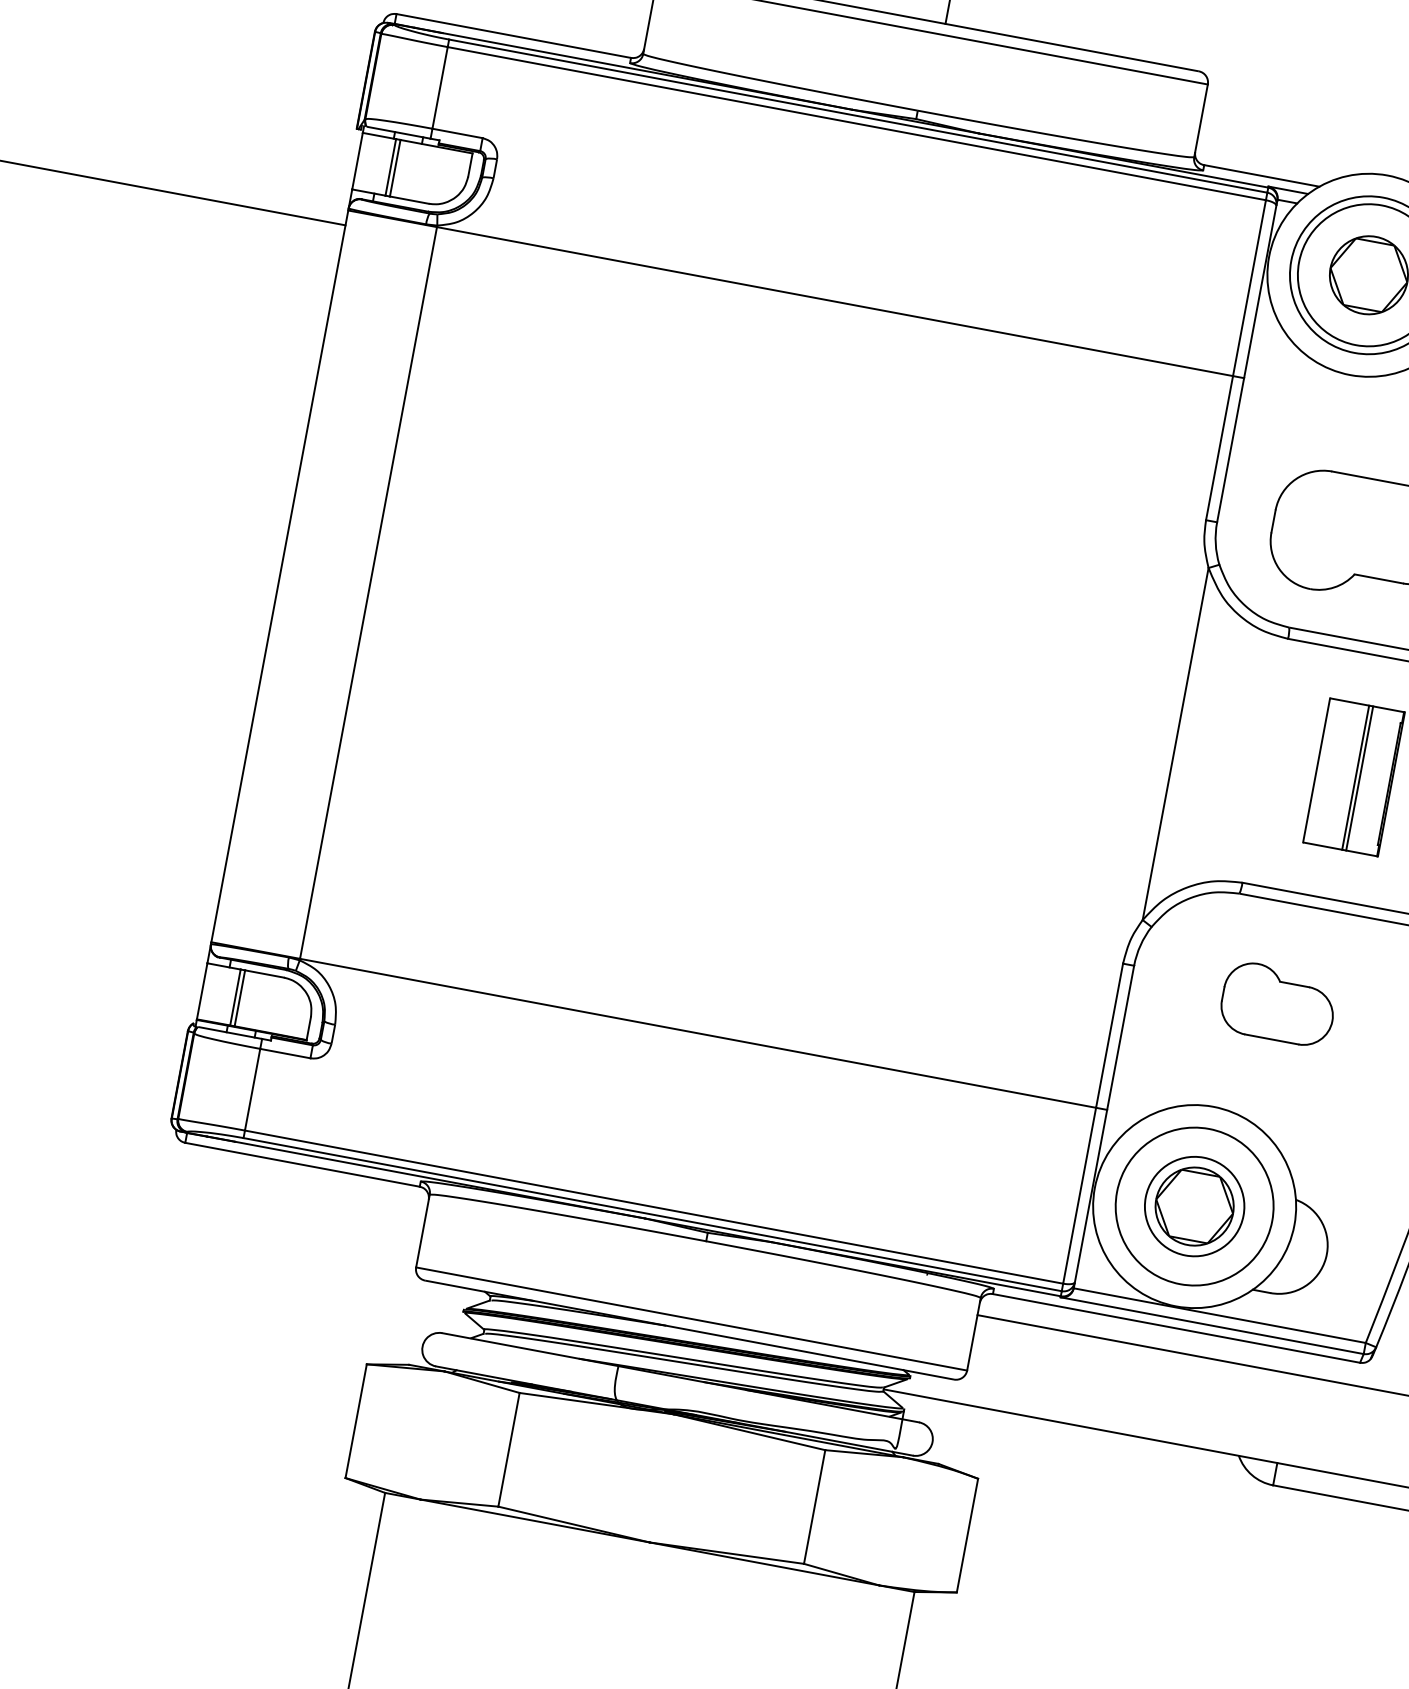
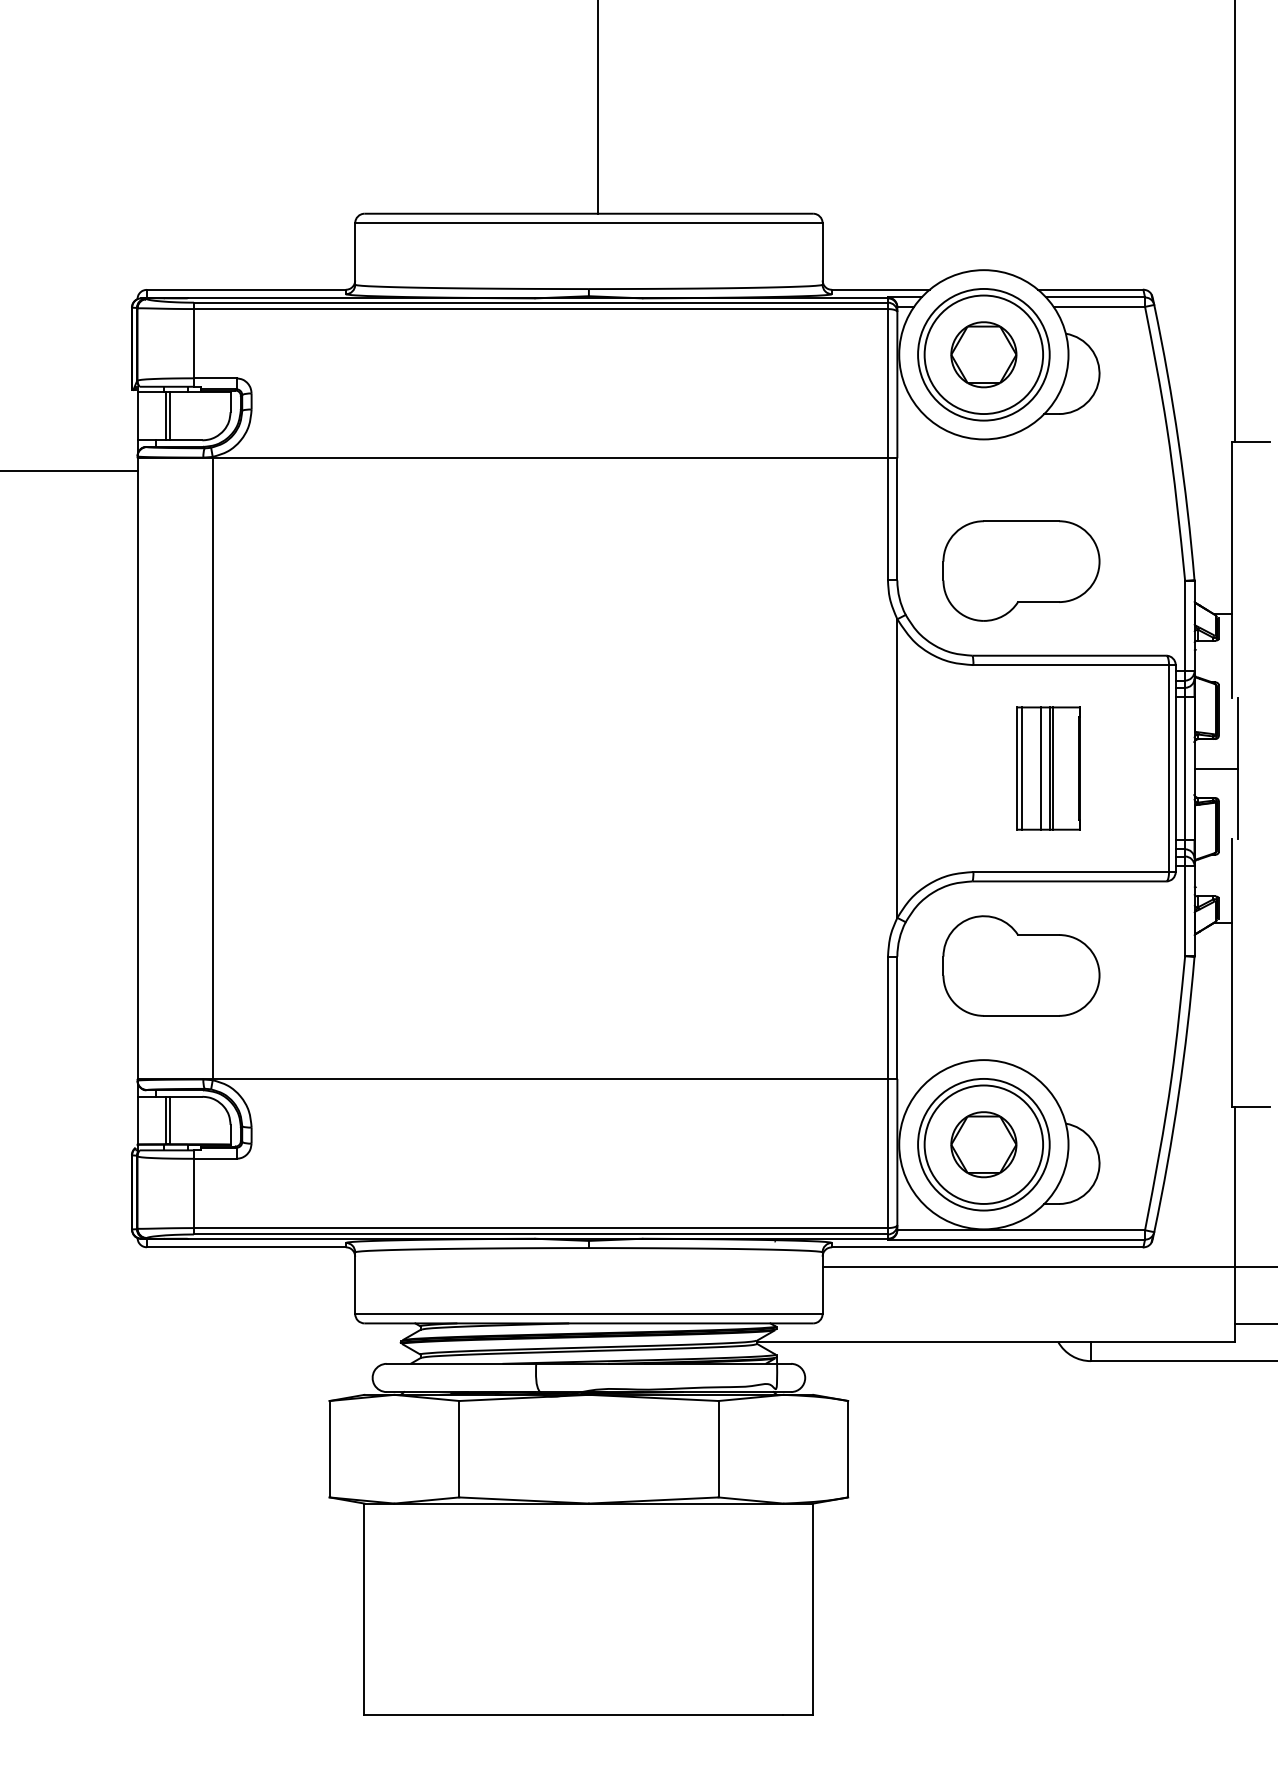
line: (1323, 771) -> (1022, 768), added
line: (1345, 775) -> (1041, 768), added
part: (1278, 1003) -> (1021, 965), size x1.67
circle: (1194, 1206) -> (983, 1144), size x1.43

